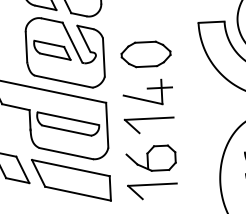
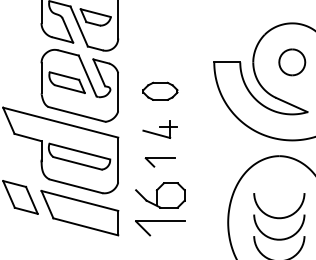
part: (146, 54) -> (160, 91), size x0.7
part: (148, 92) -> (160, 129), size x0.7
part: (149, 125) -> (160, 162), size x0.6

